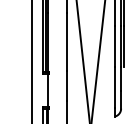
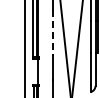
line: (66, 41) -> (52, 32), solid -> dashed

